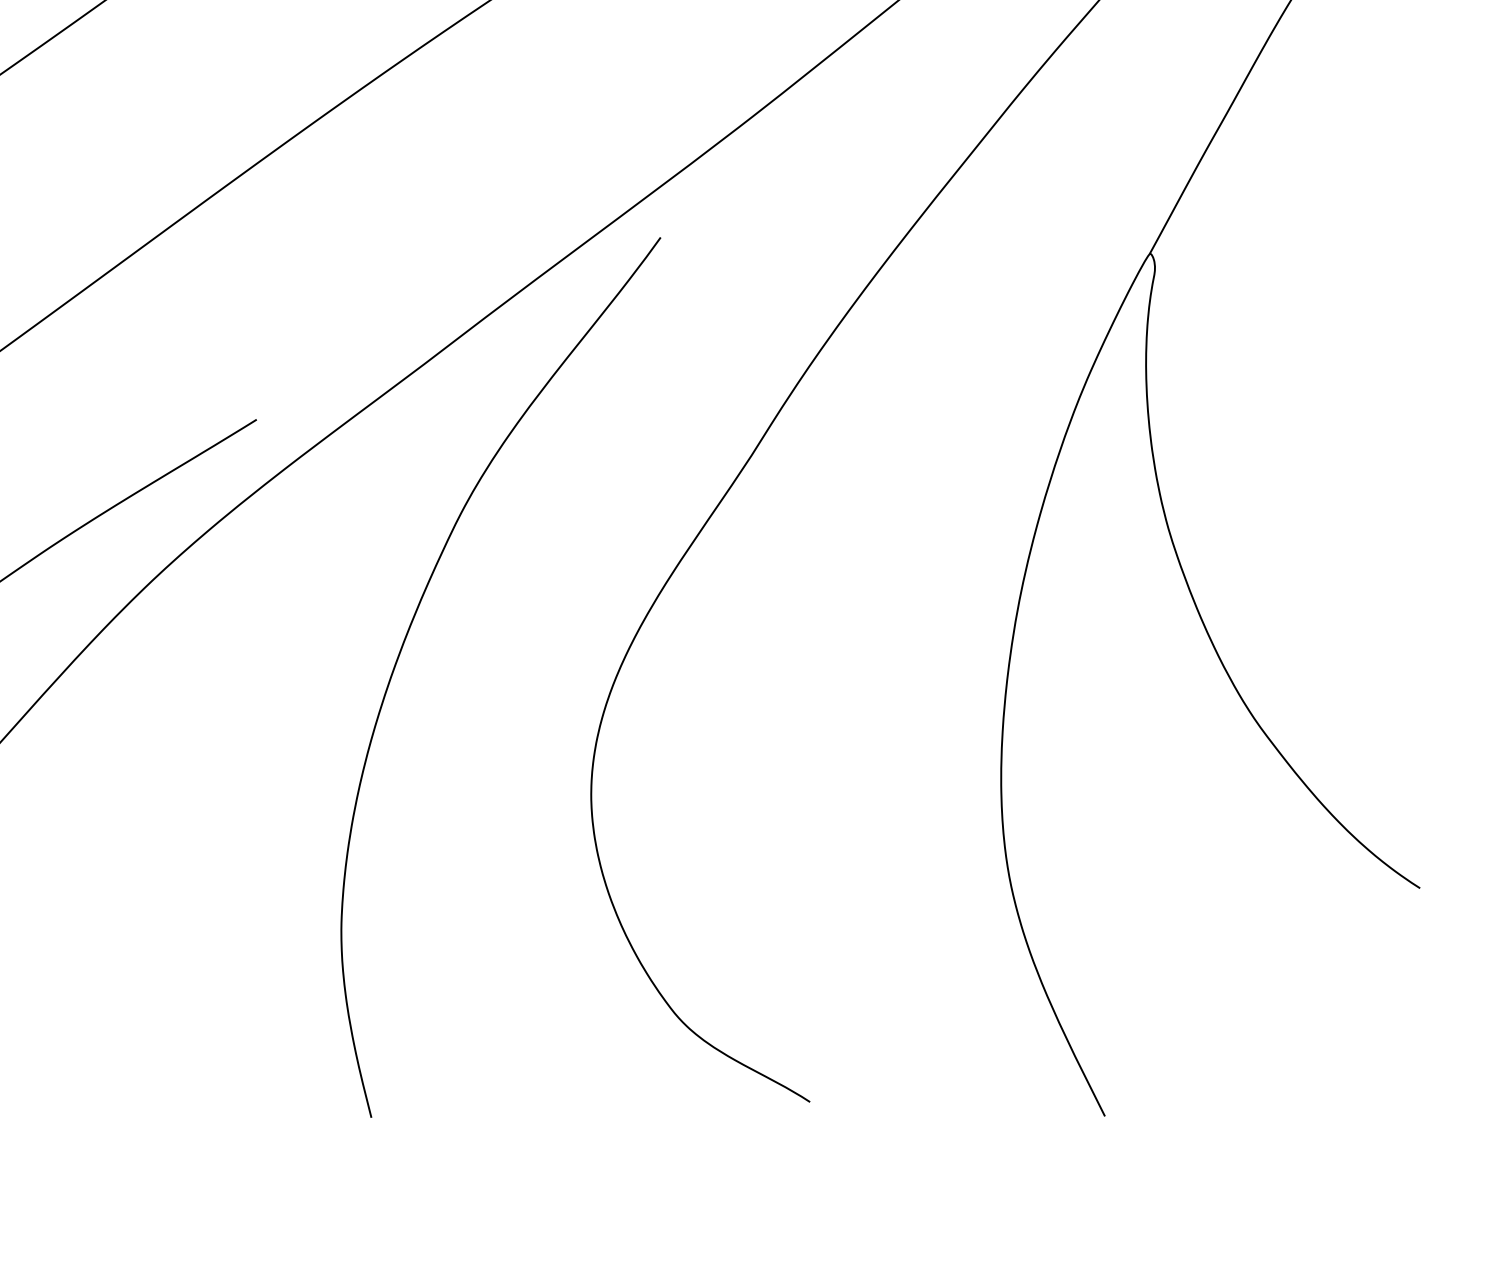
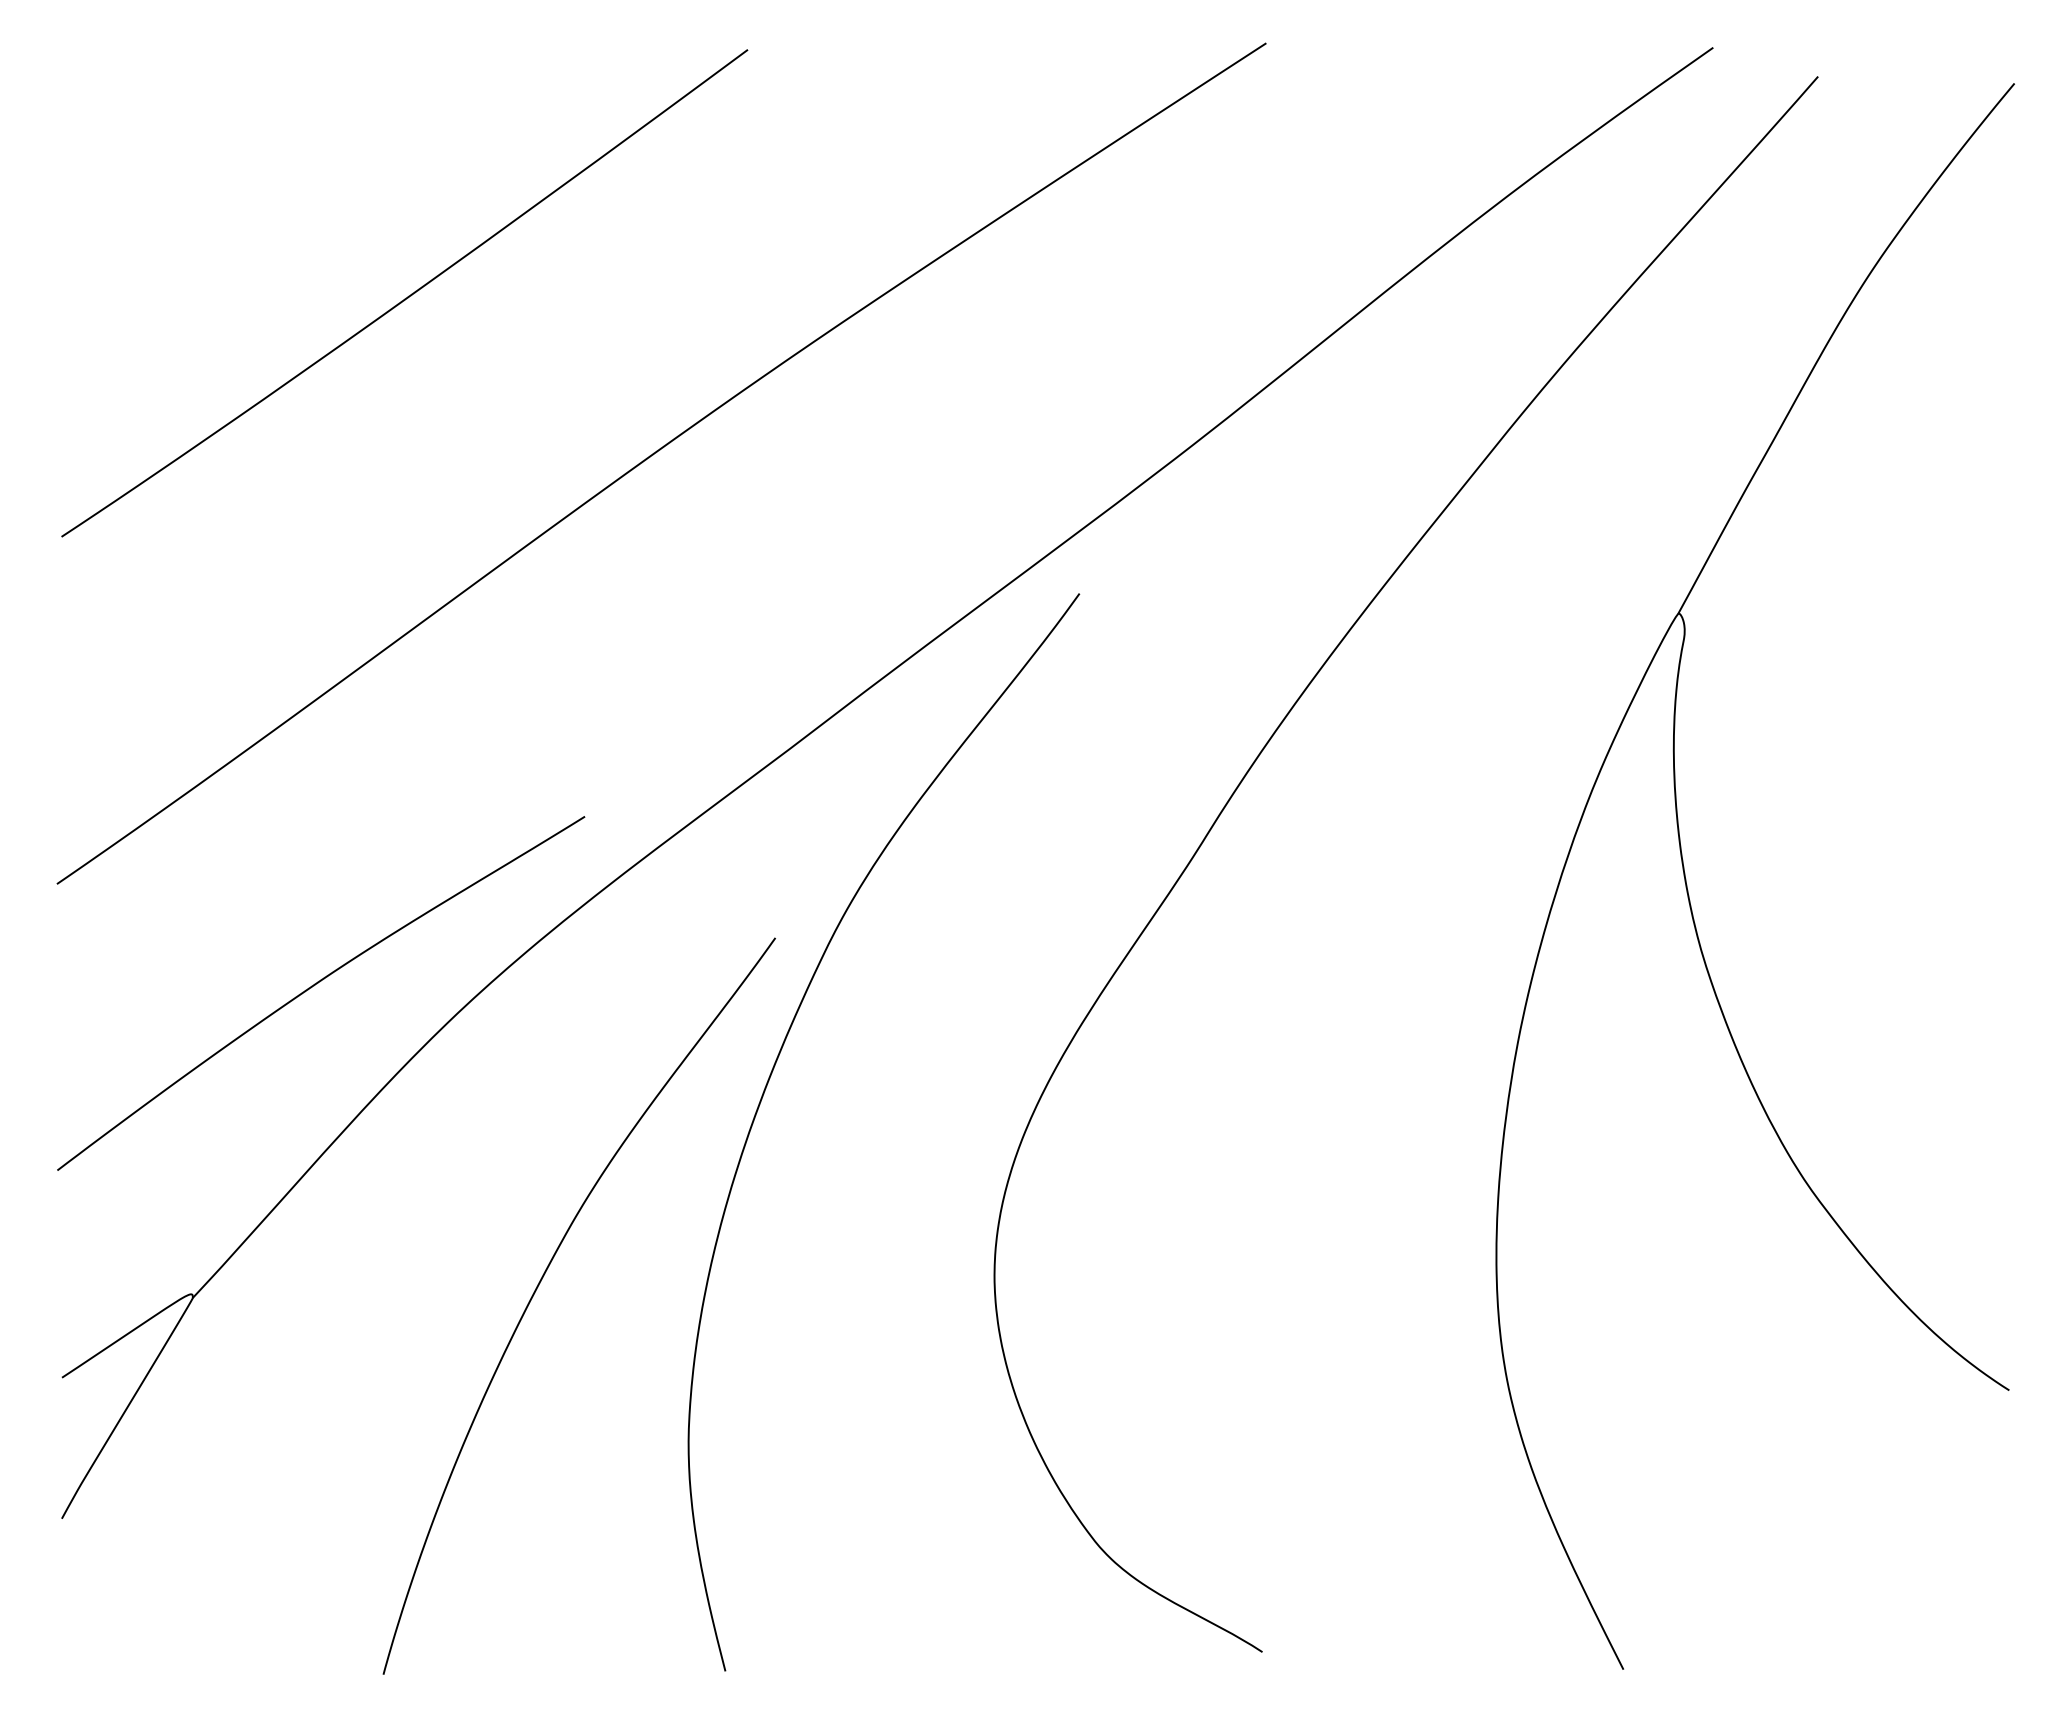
curve: (219, 802) -> (539, 1285), added

